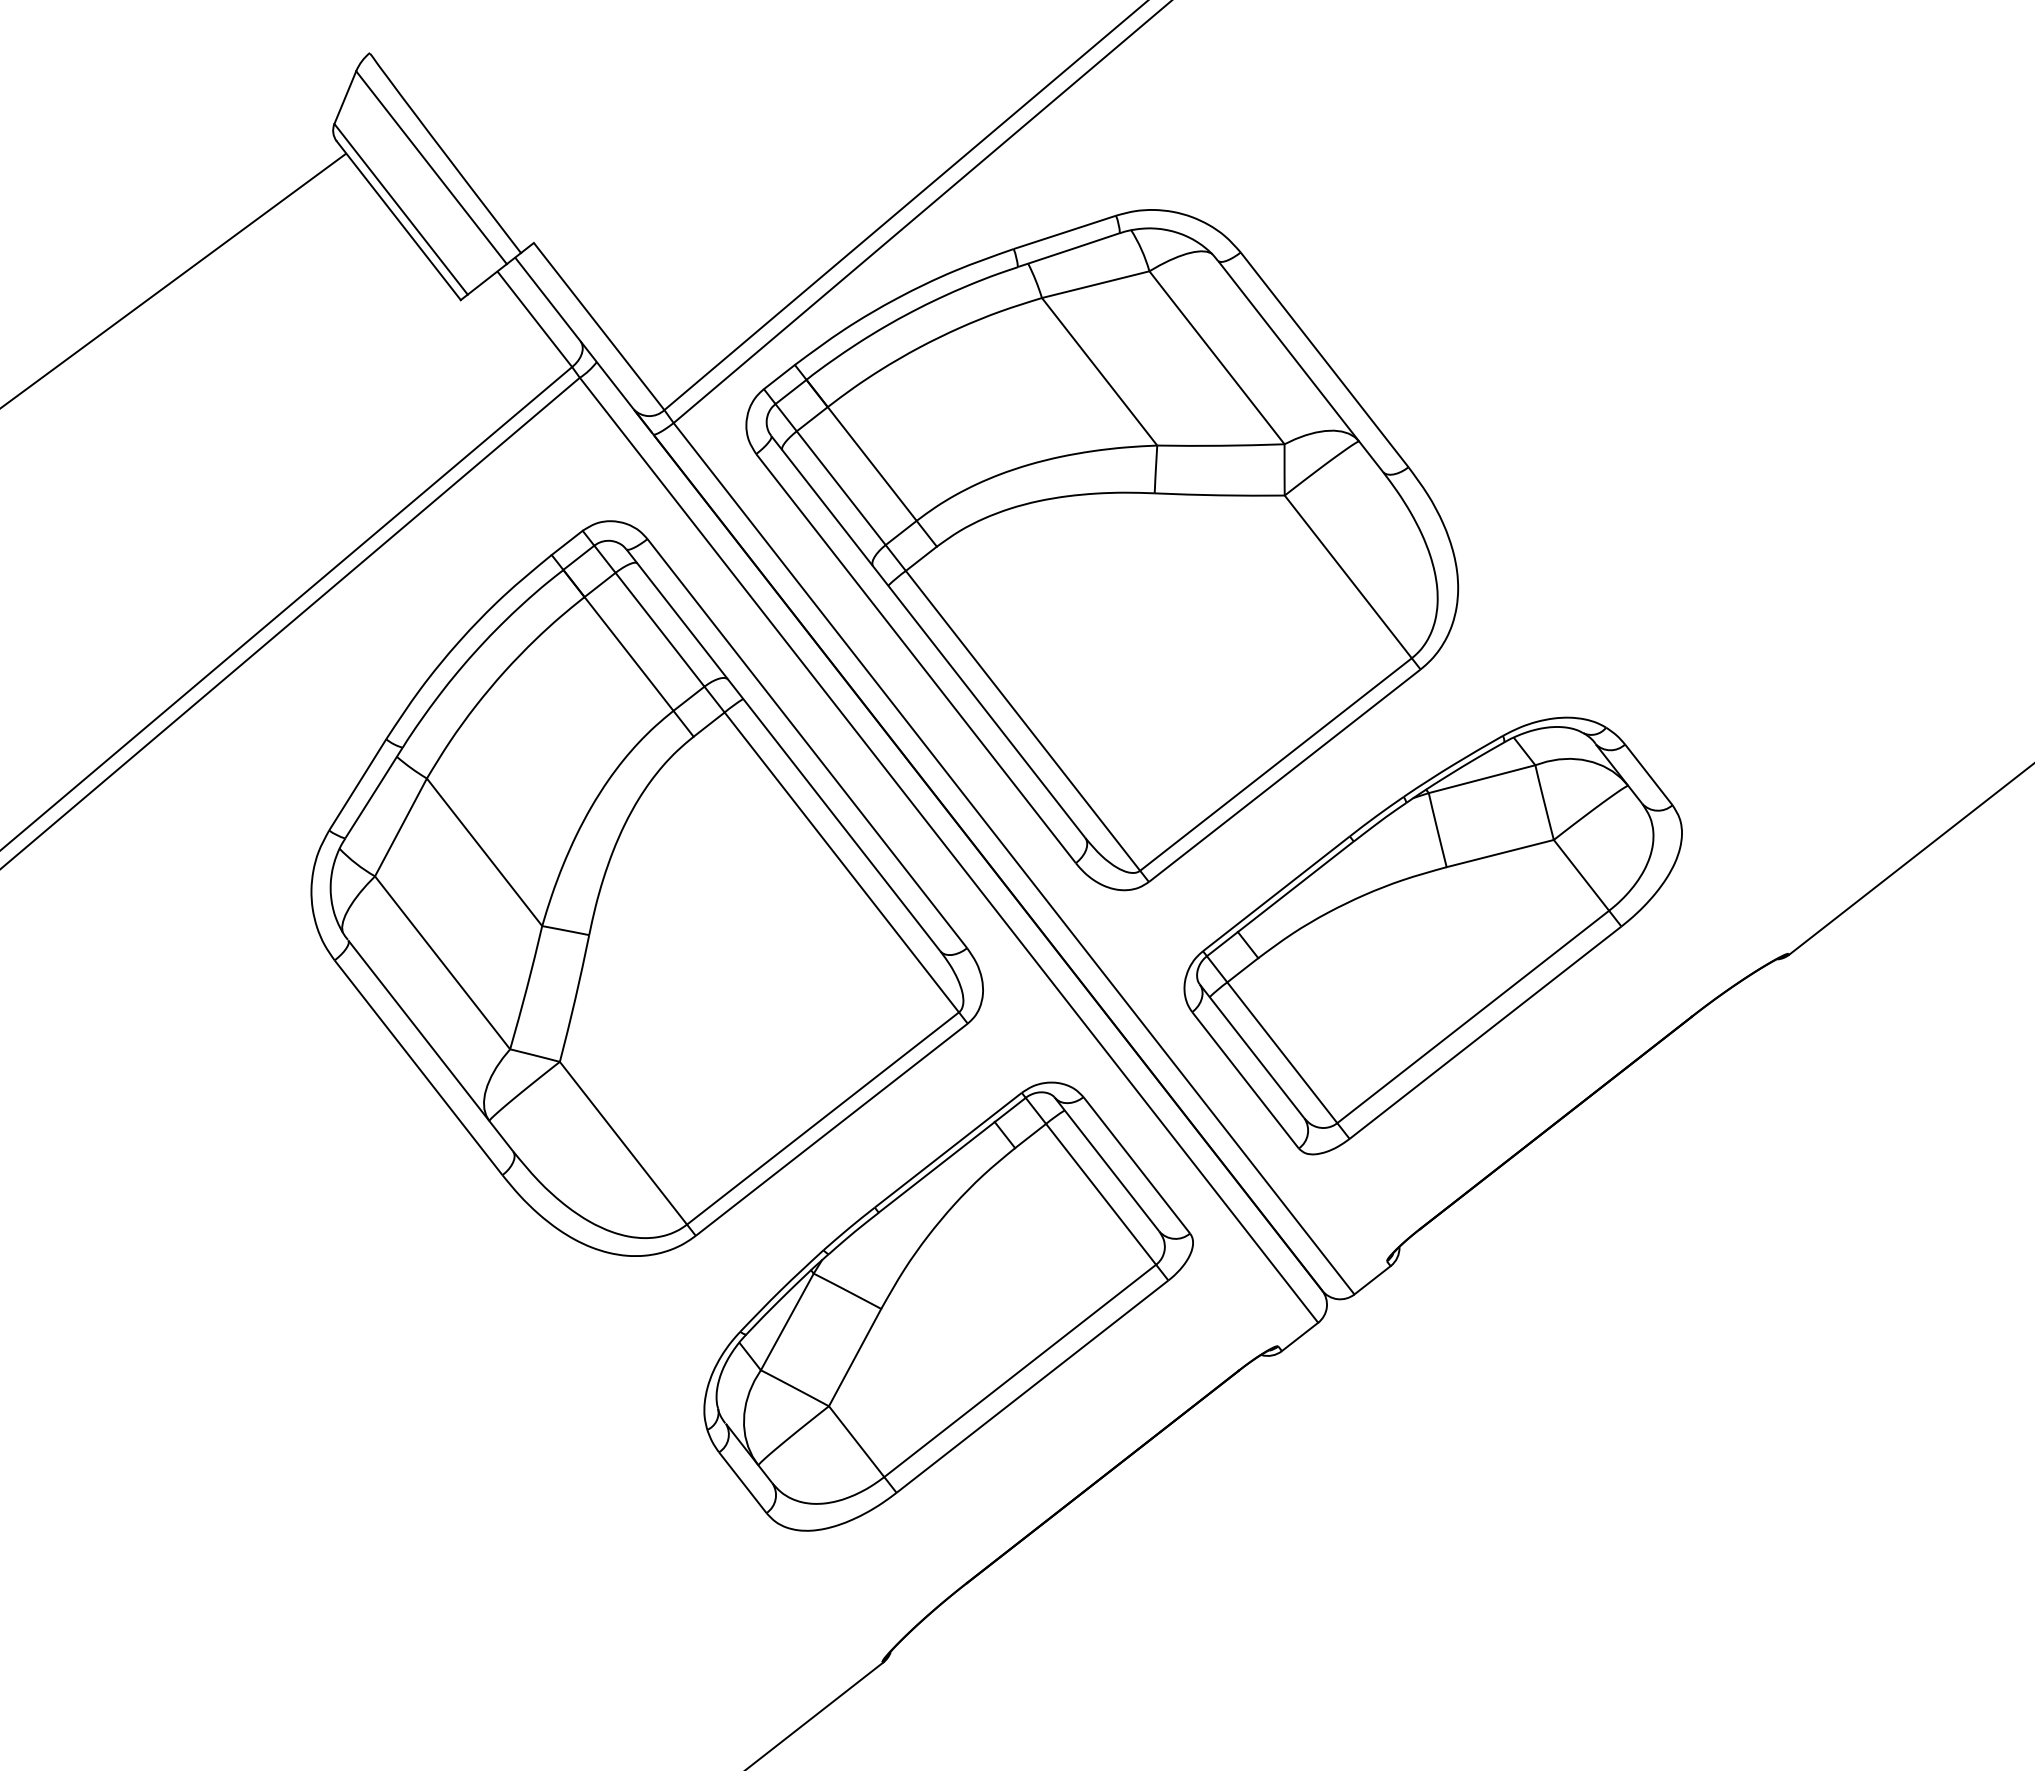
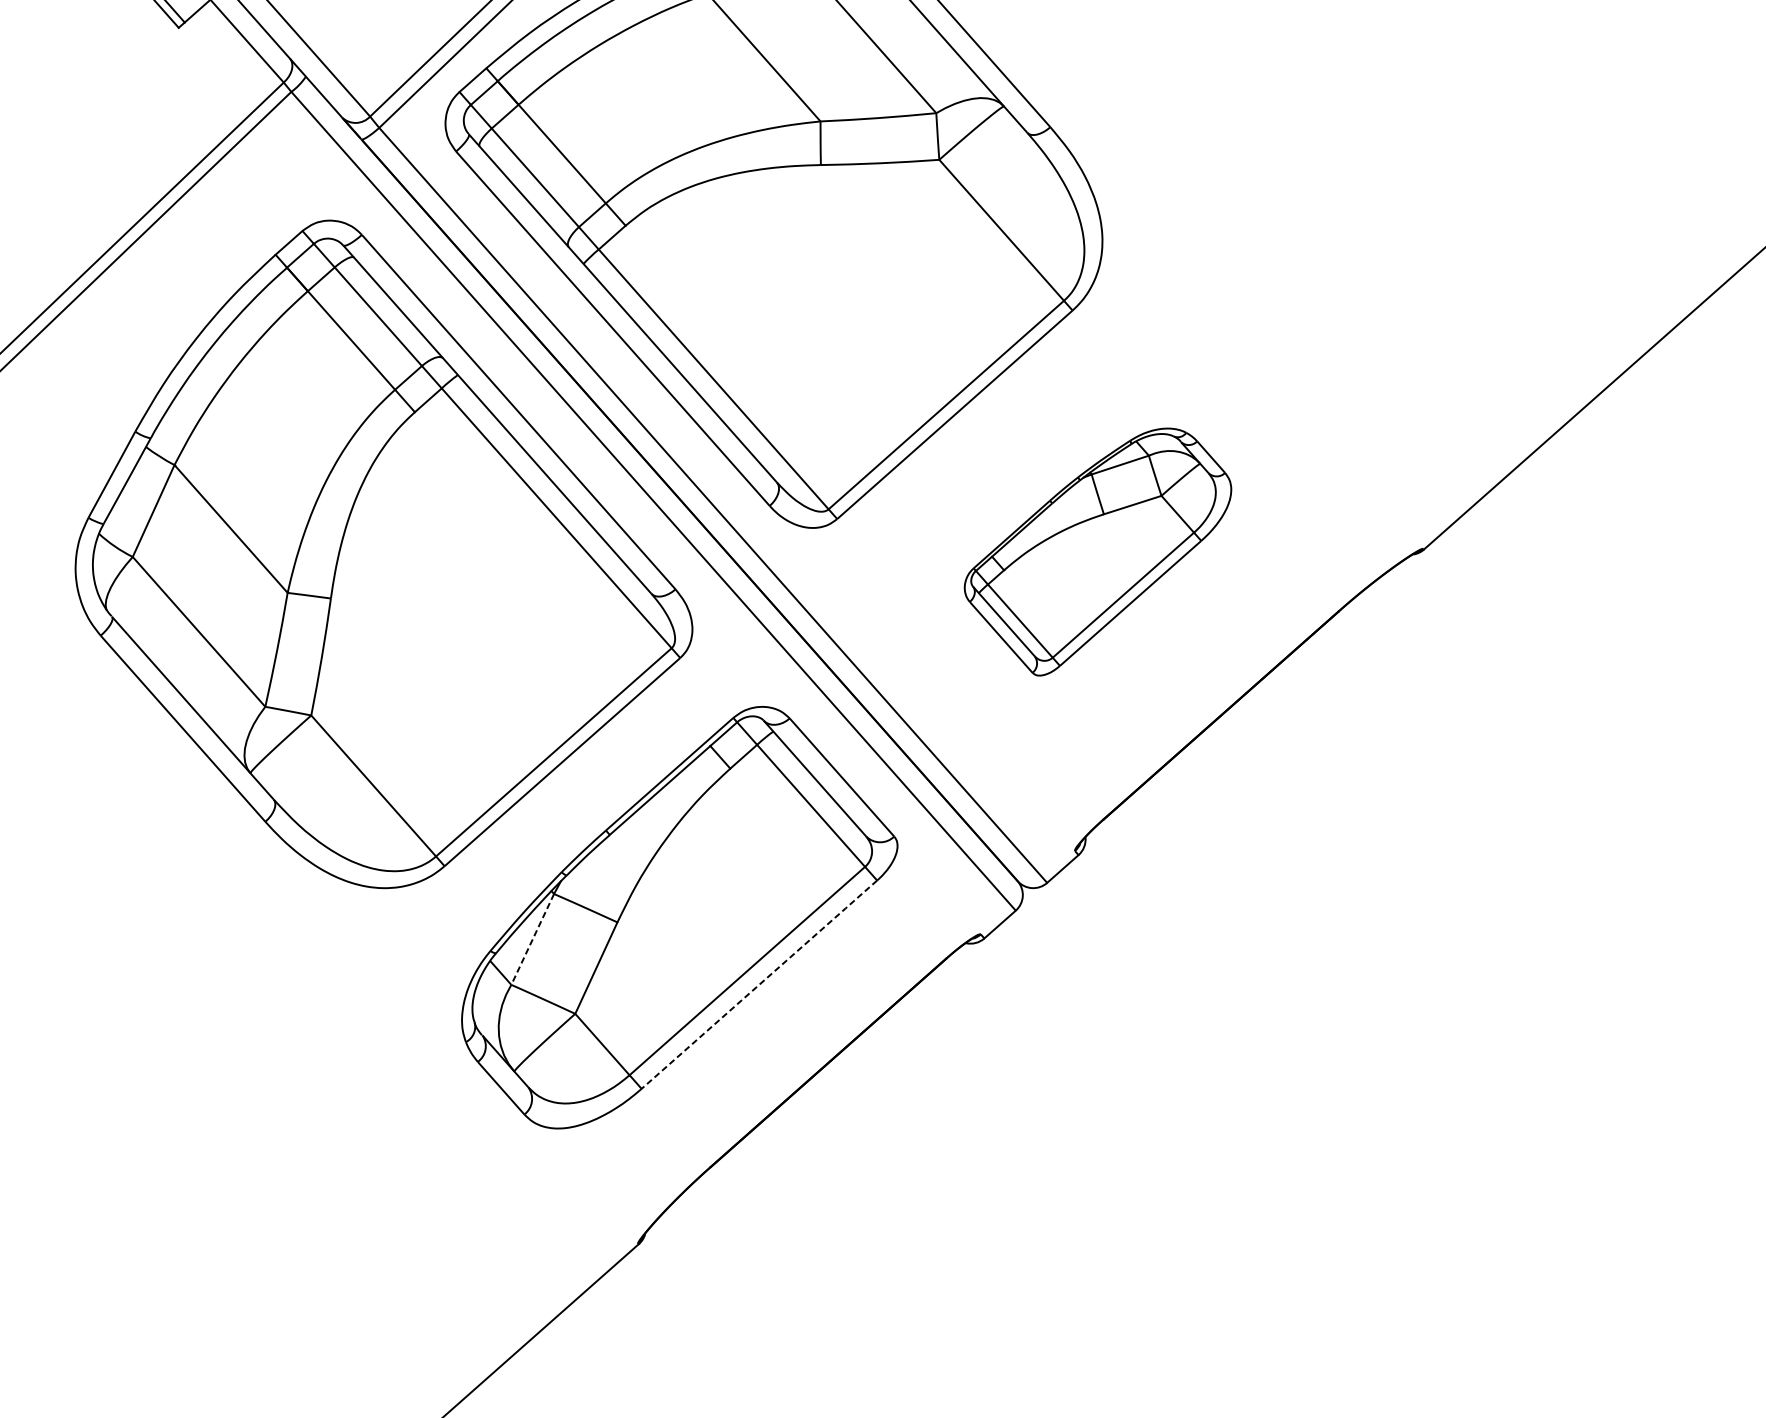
part: (1432, 935) -> (1098, 551), size x0.6
line: (787, 1322) -> (532, 939), solid -> dashed
line: (1032, 1386) -> (759, 984), solid -> dashed

